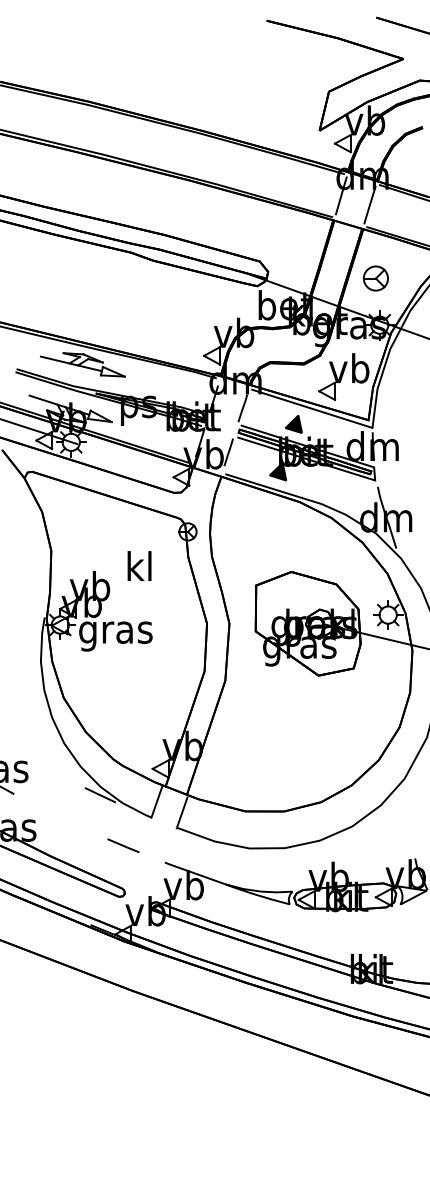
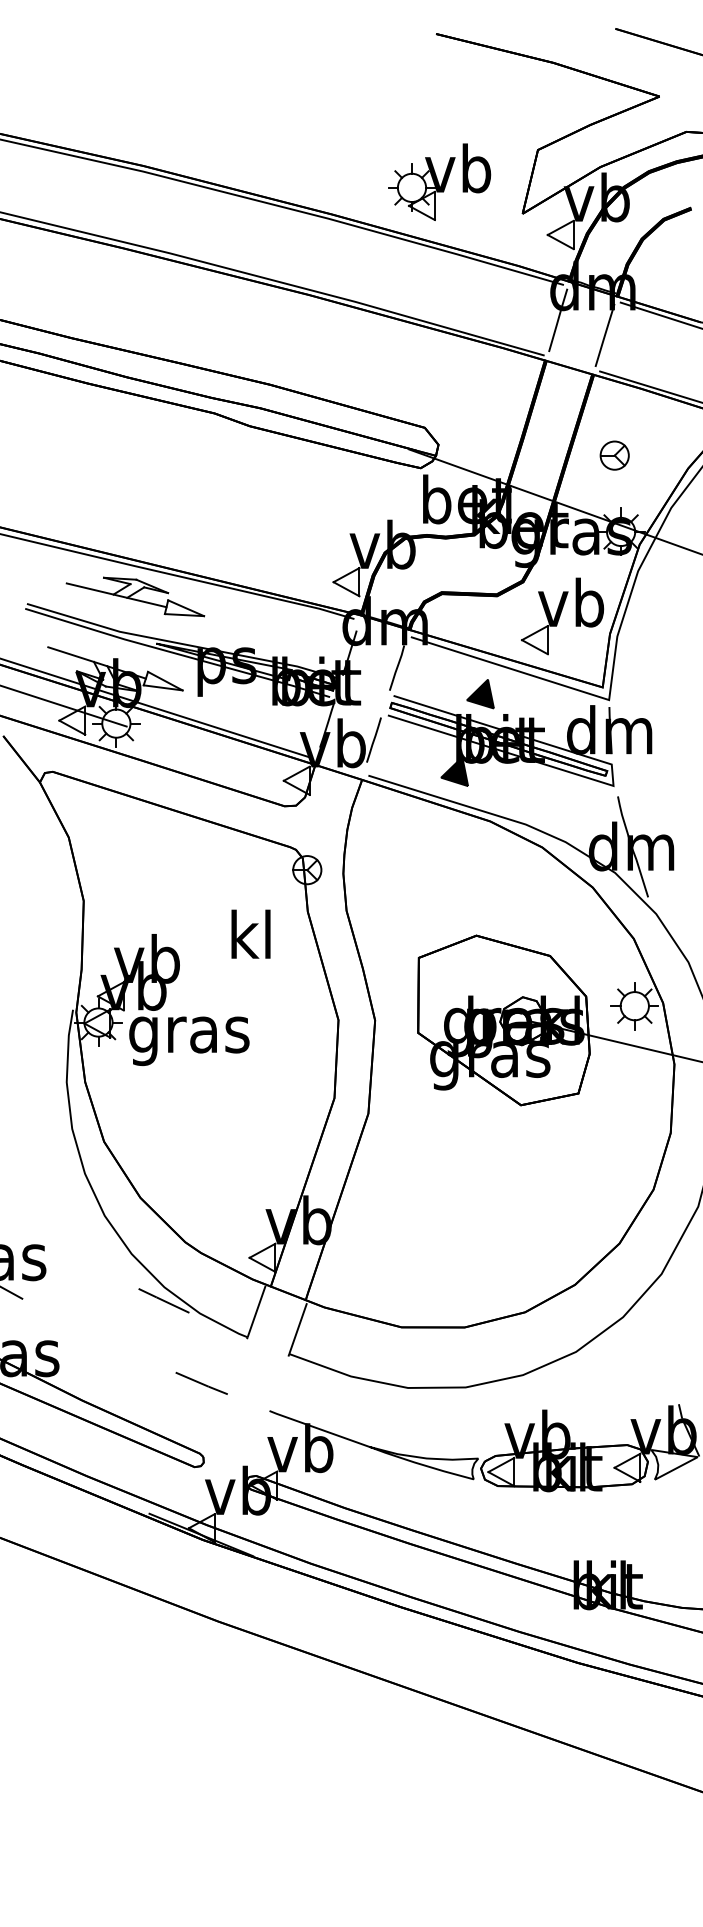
part: (268, 111) -> (439, 182), added
part: (375, 278) -> (614, 455), size x0.71
text: (139, 565) -> (250, 933), moved

